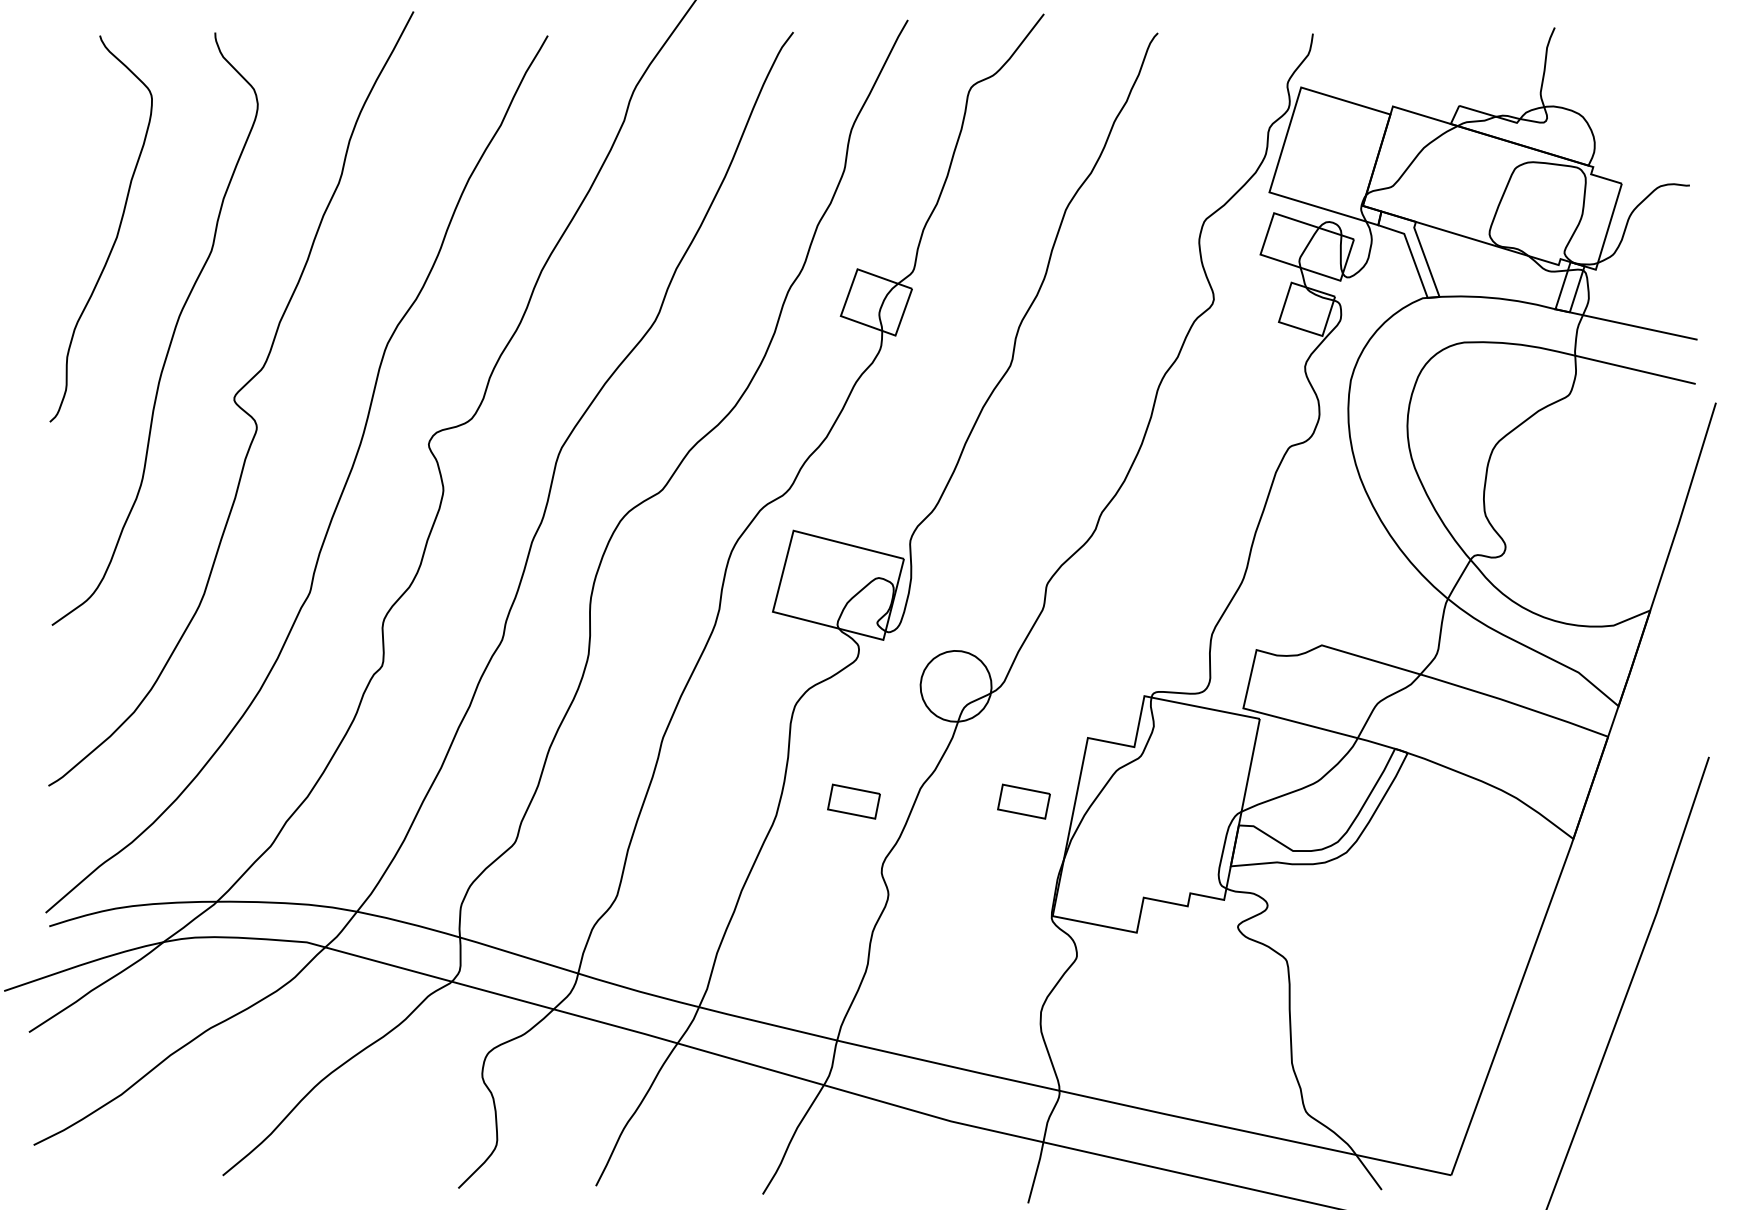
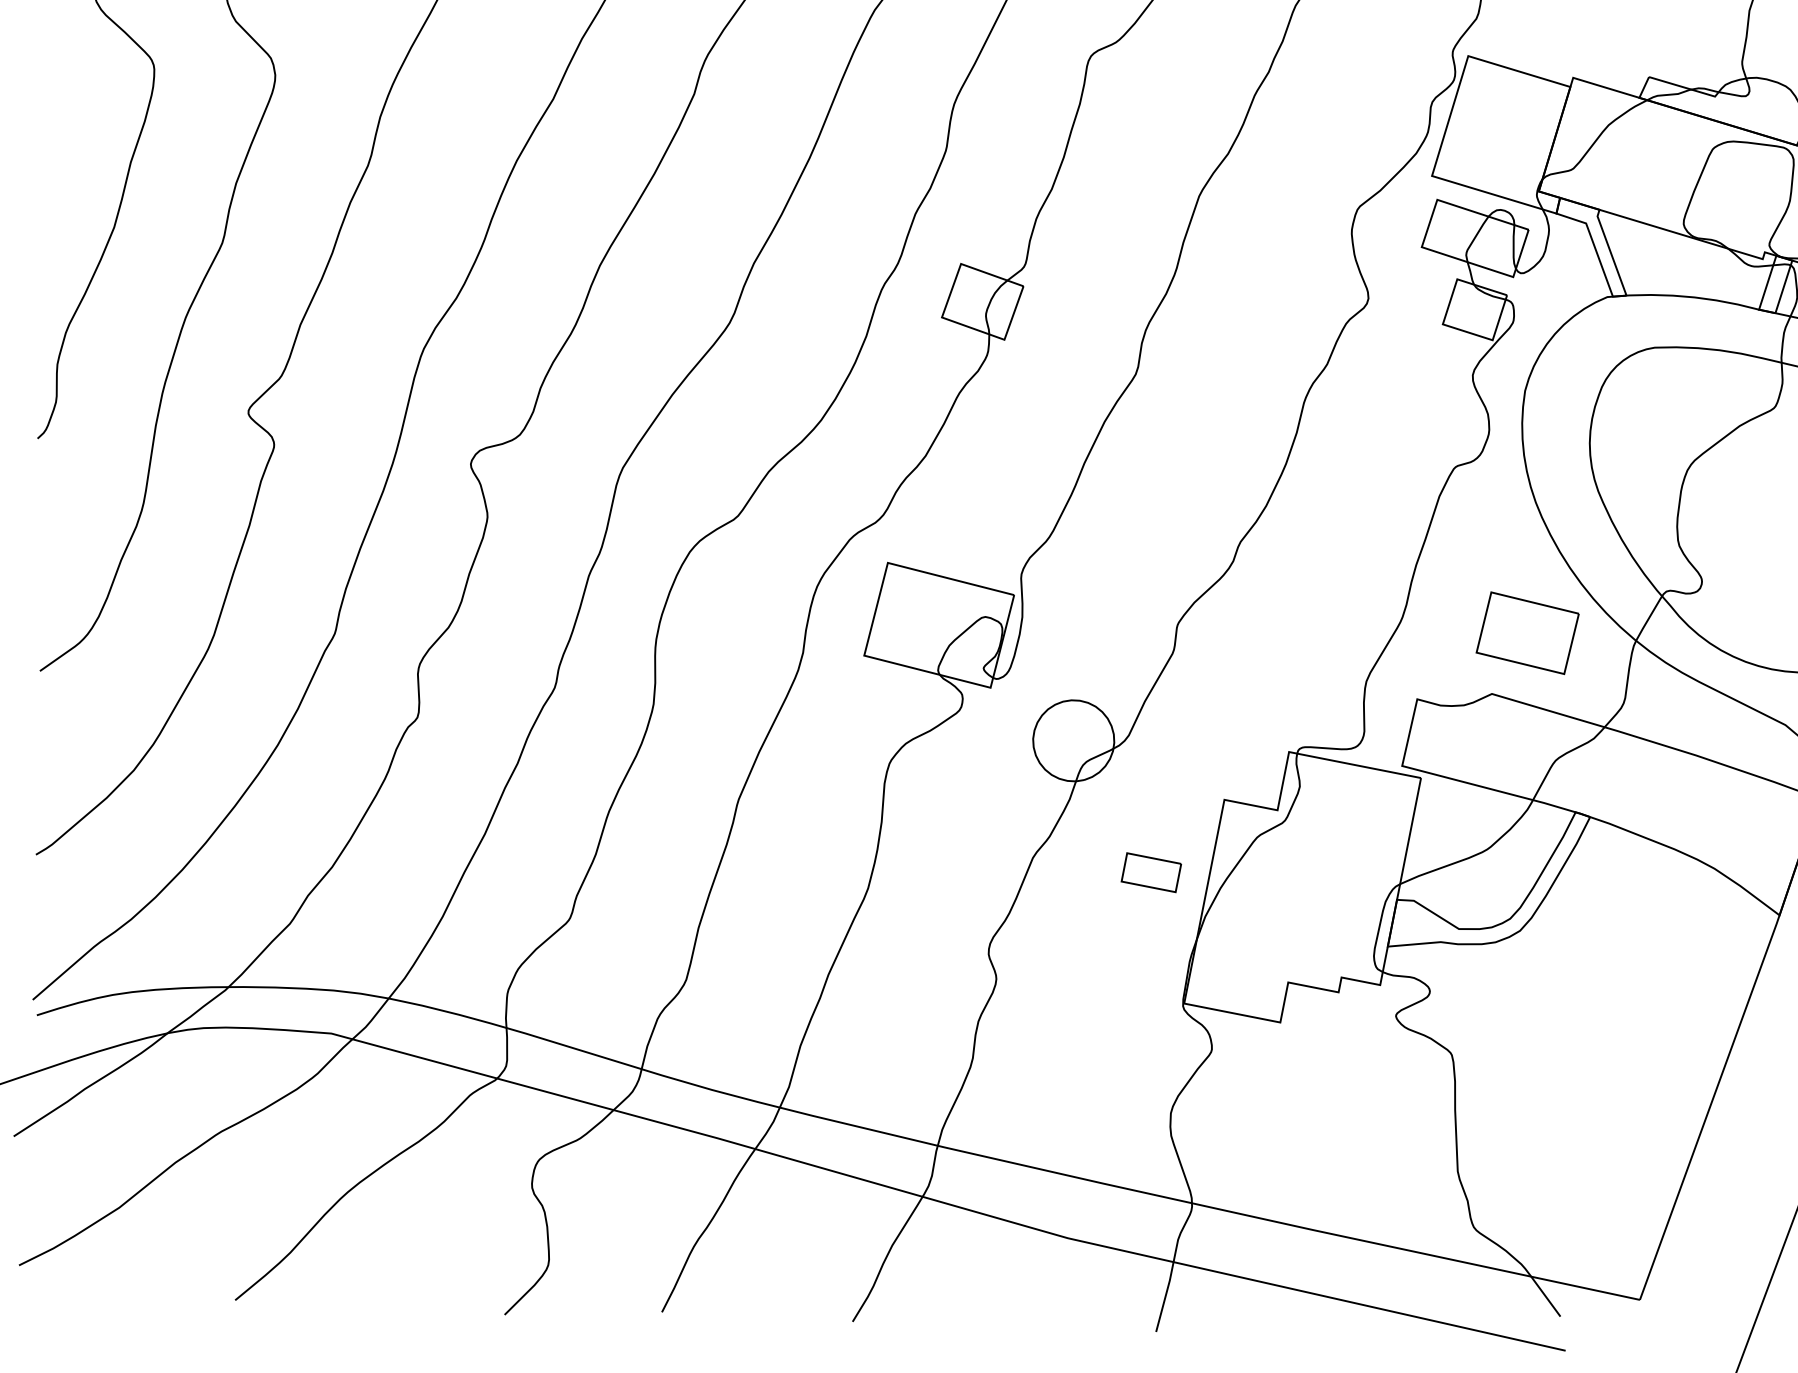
part: (1352, 591) -> (1526, 632), added
part: (853, 801) -> (956, 872), removed

